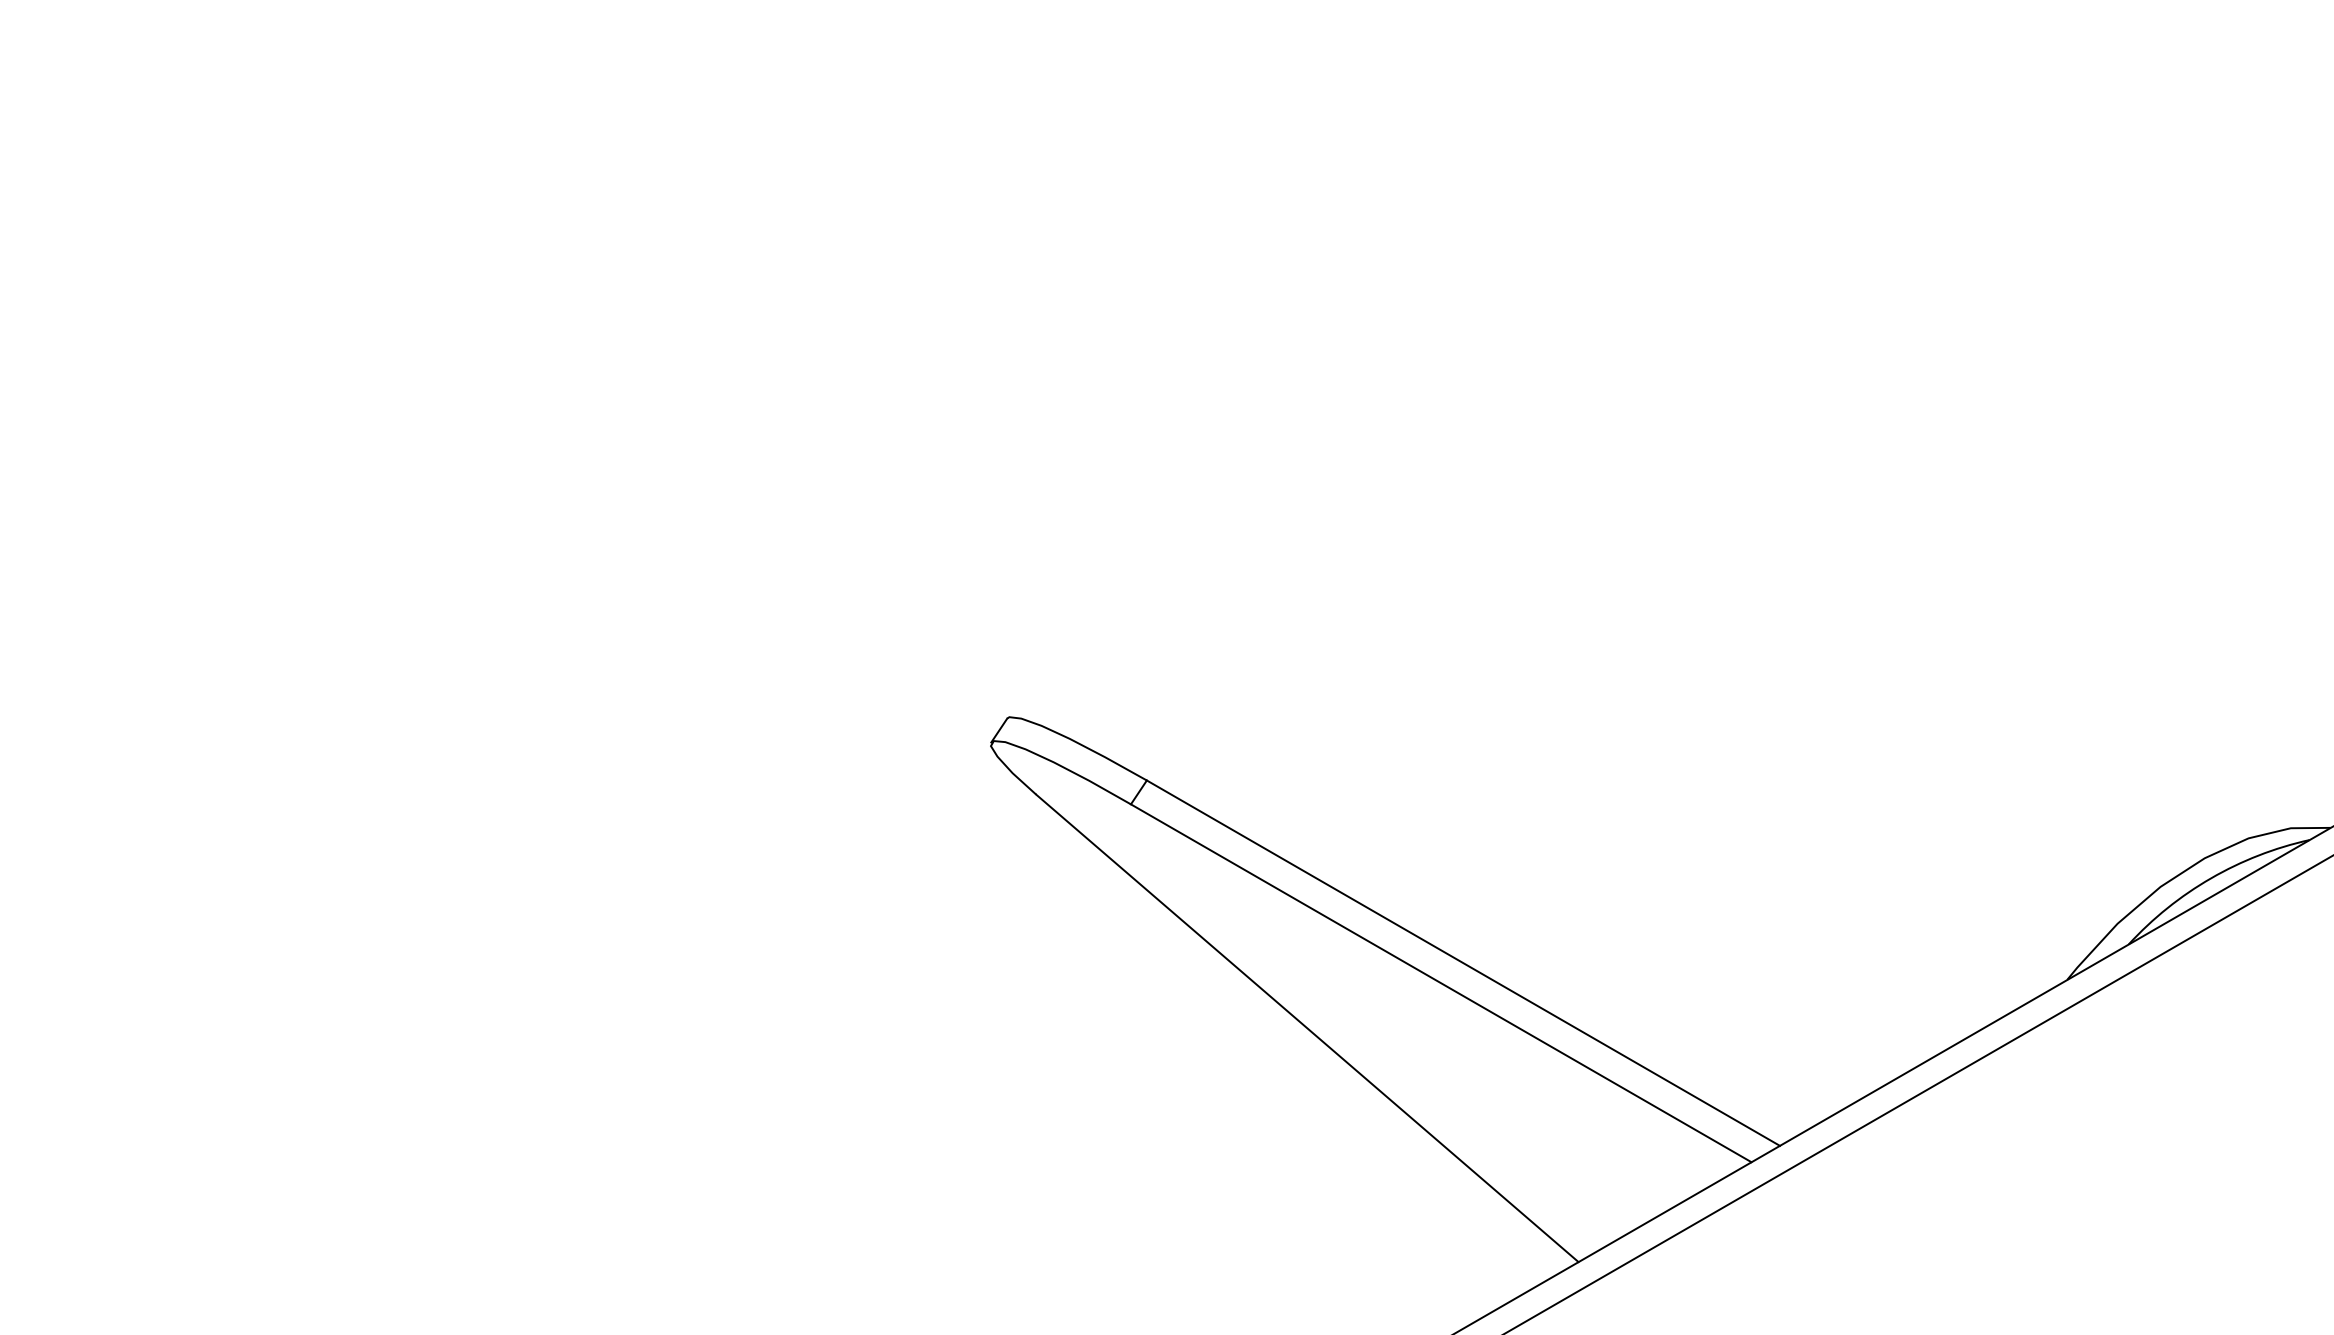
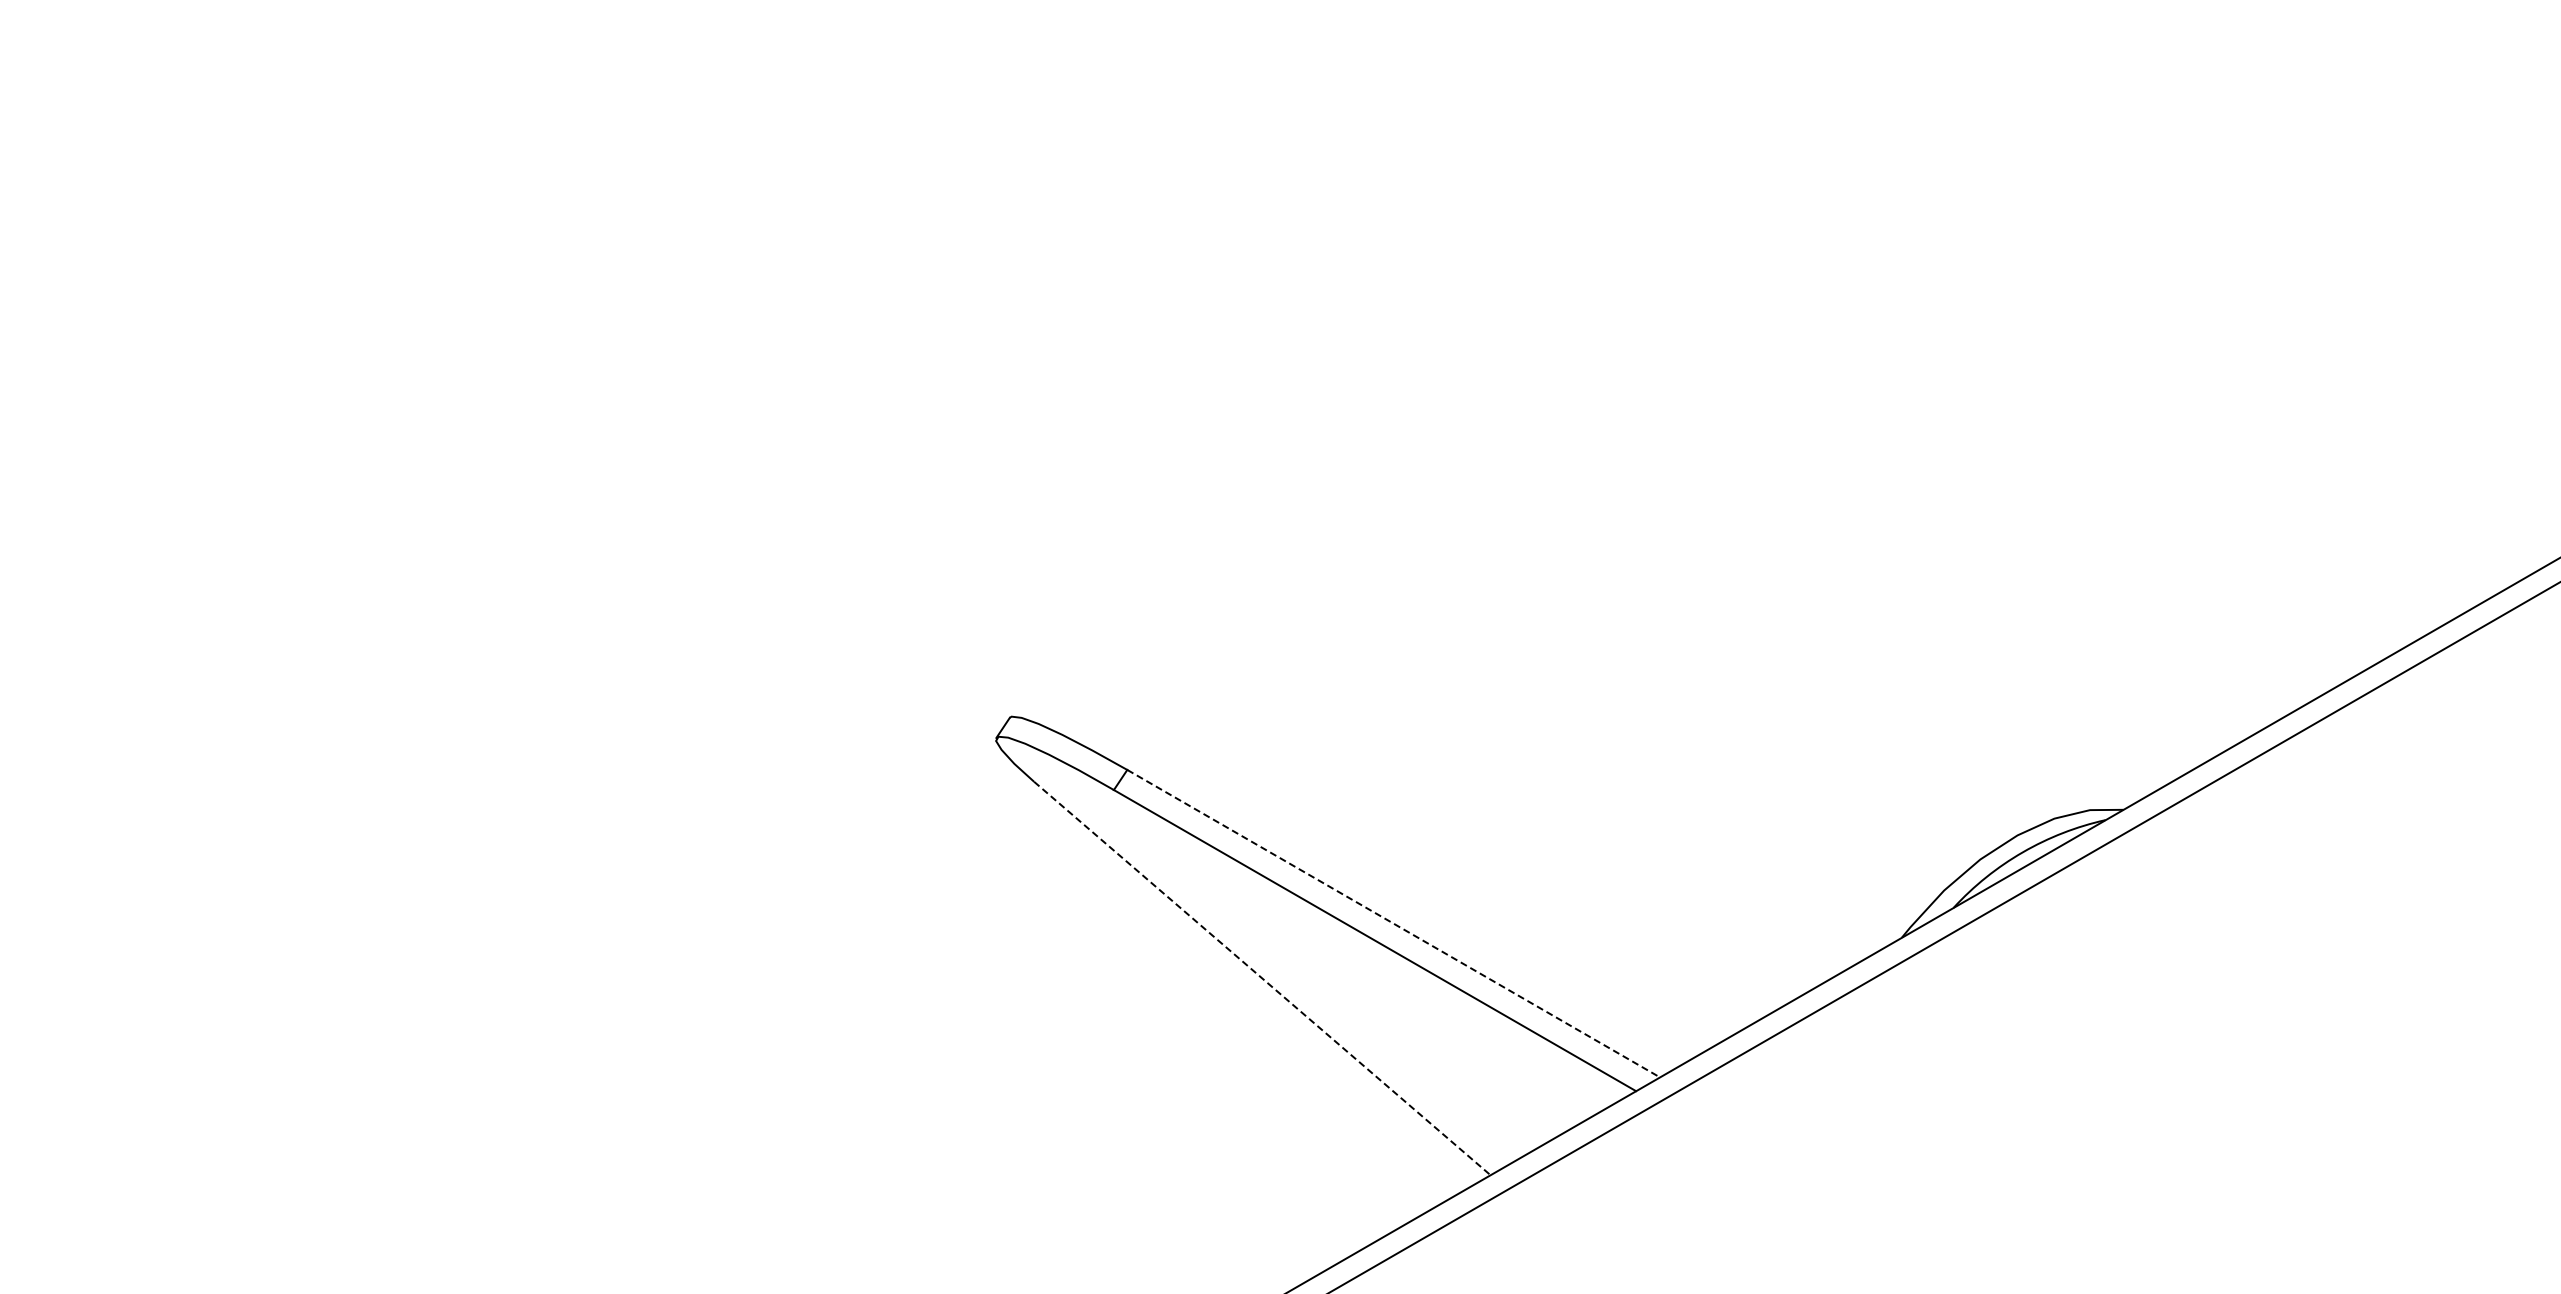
line: (1463, 962) -> (1393, 923), solid -> dashed
line: (1307, 1028) -> (1262, 978), solid -> dashed

